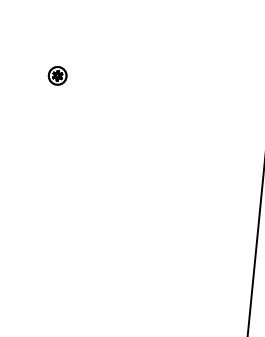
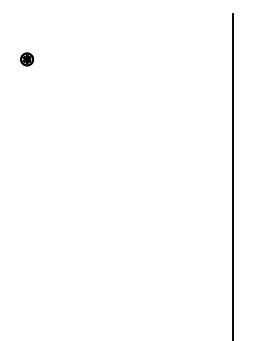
part: (56, 75) -> (26, 59), size x0.7

